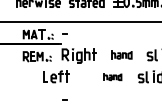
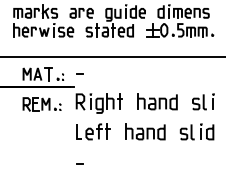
part: (121, 54) -> (157, 101), size x1.43
part: (56, 76) -> (93, 131), moved
part: (112, 76) -> (145, 131), size x1.67

